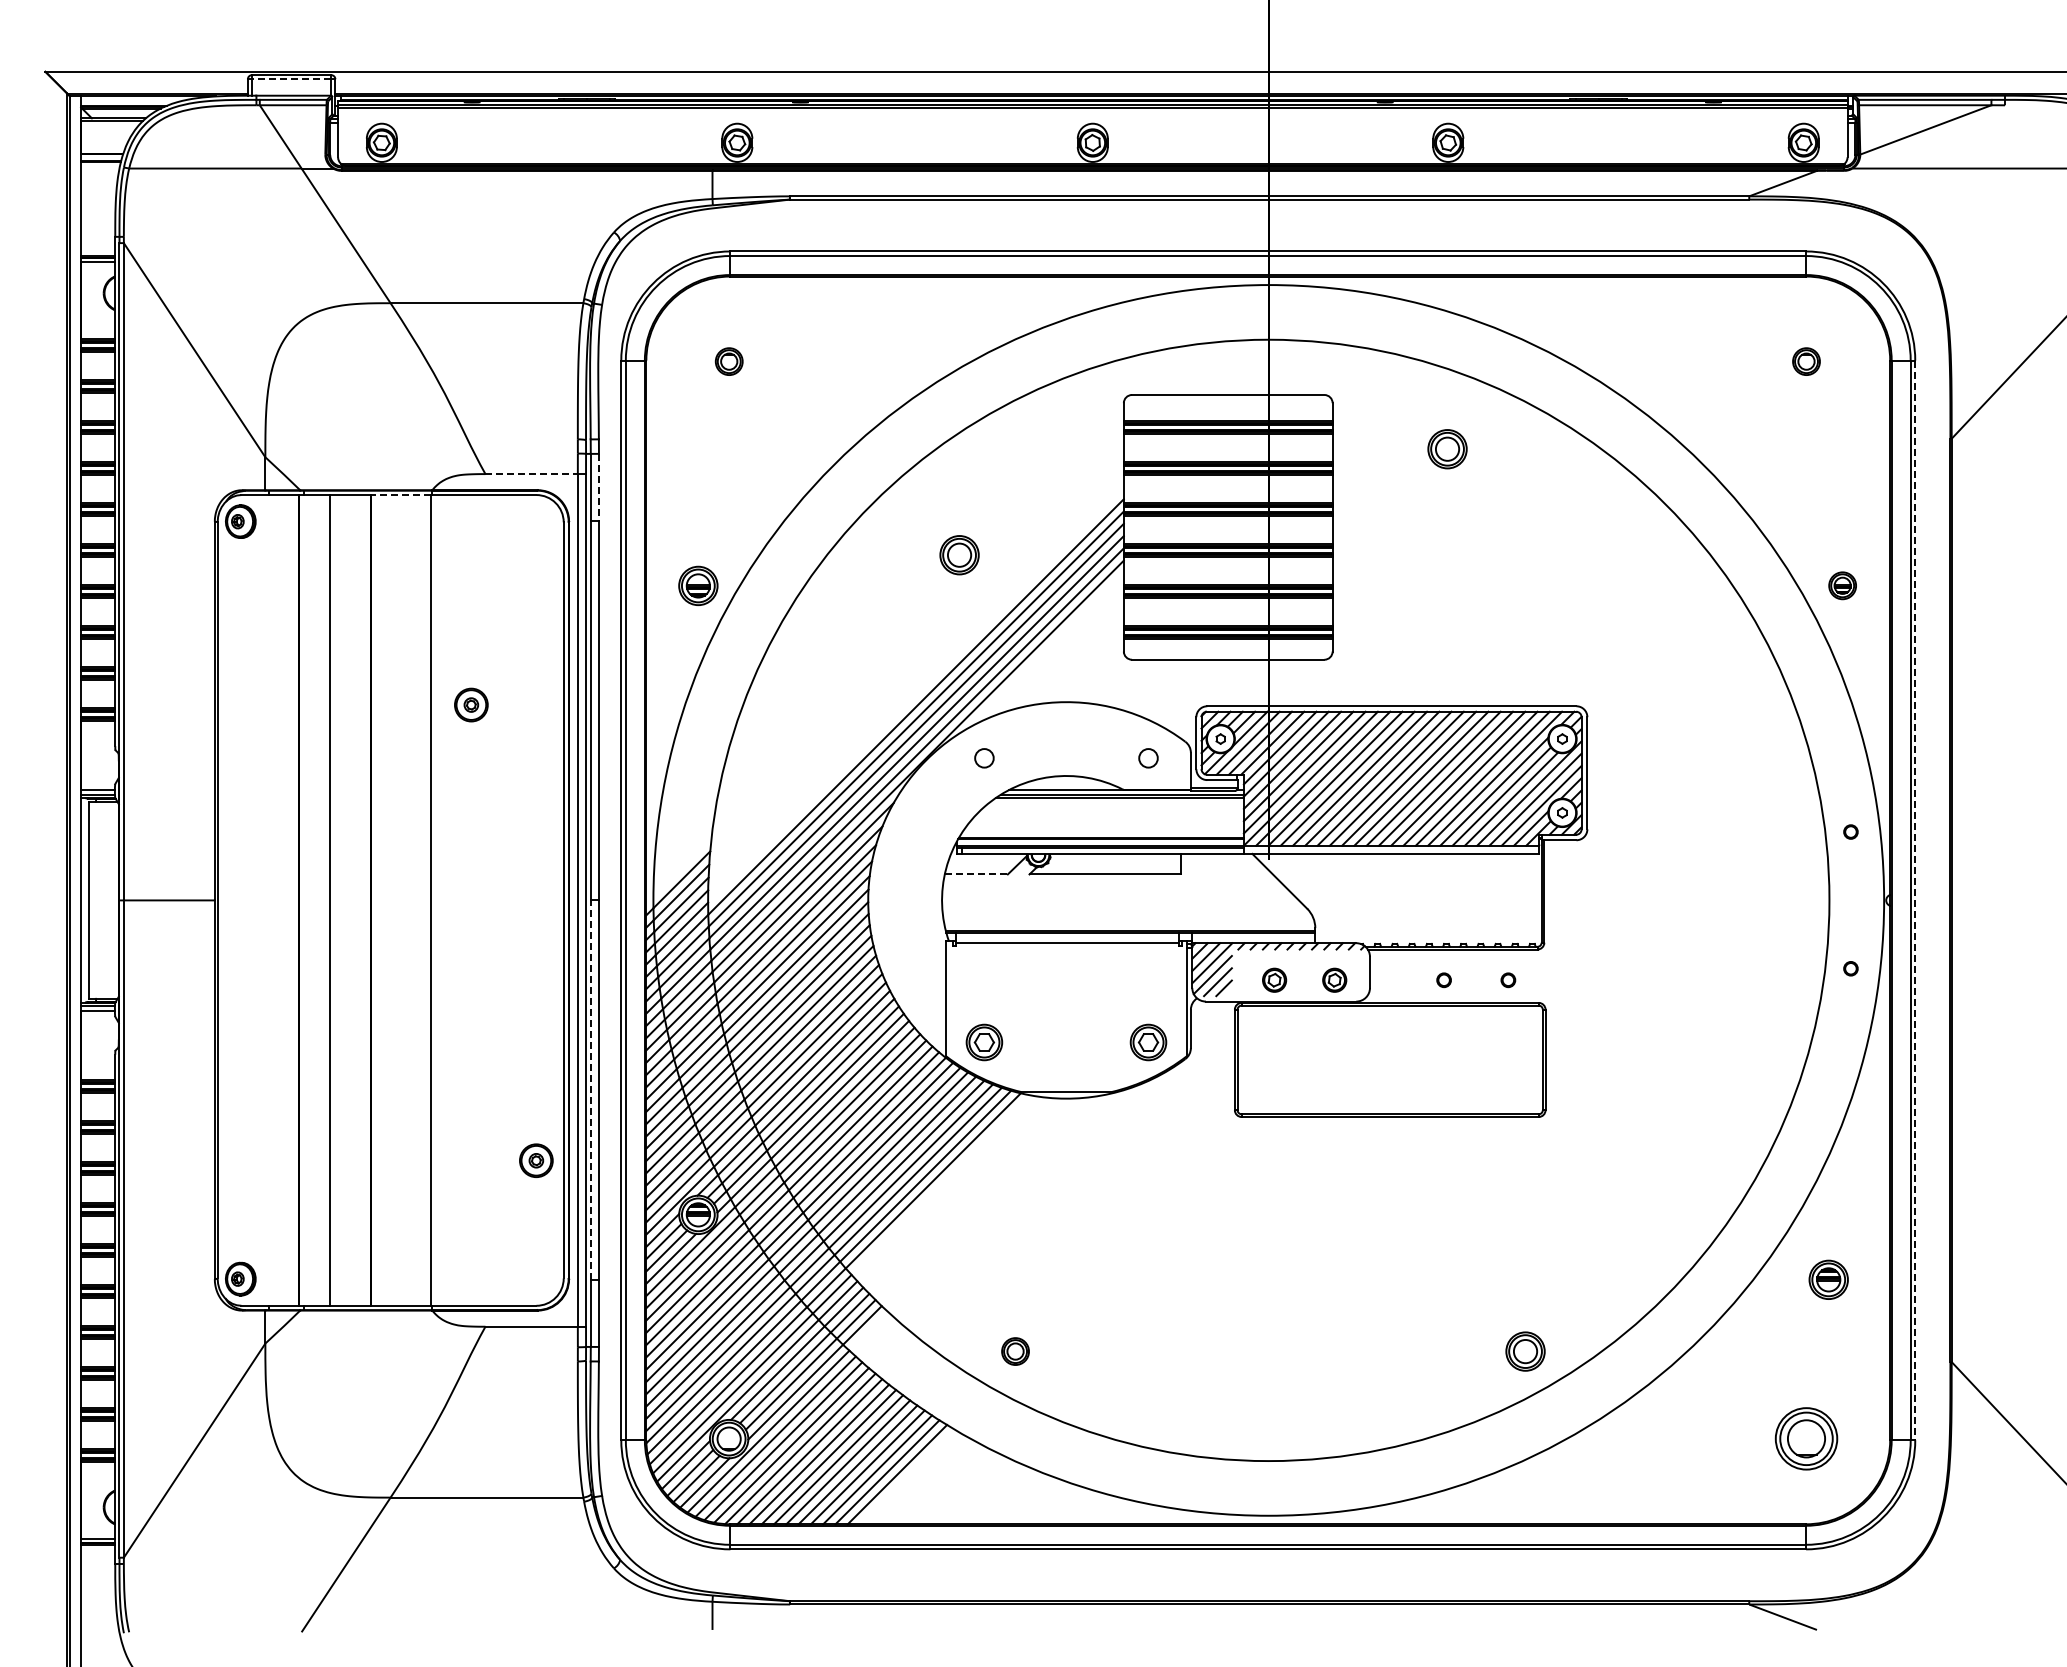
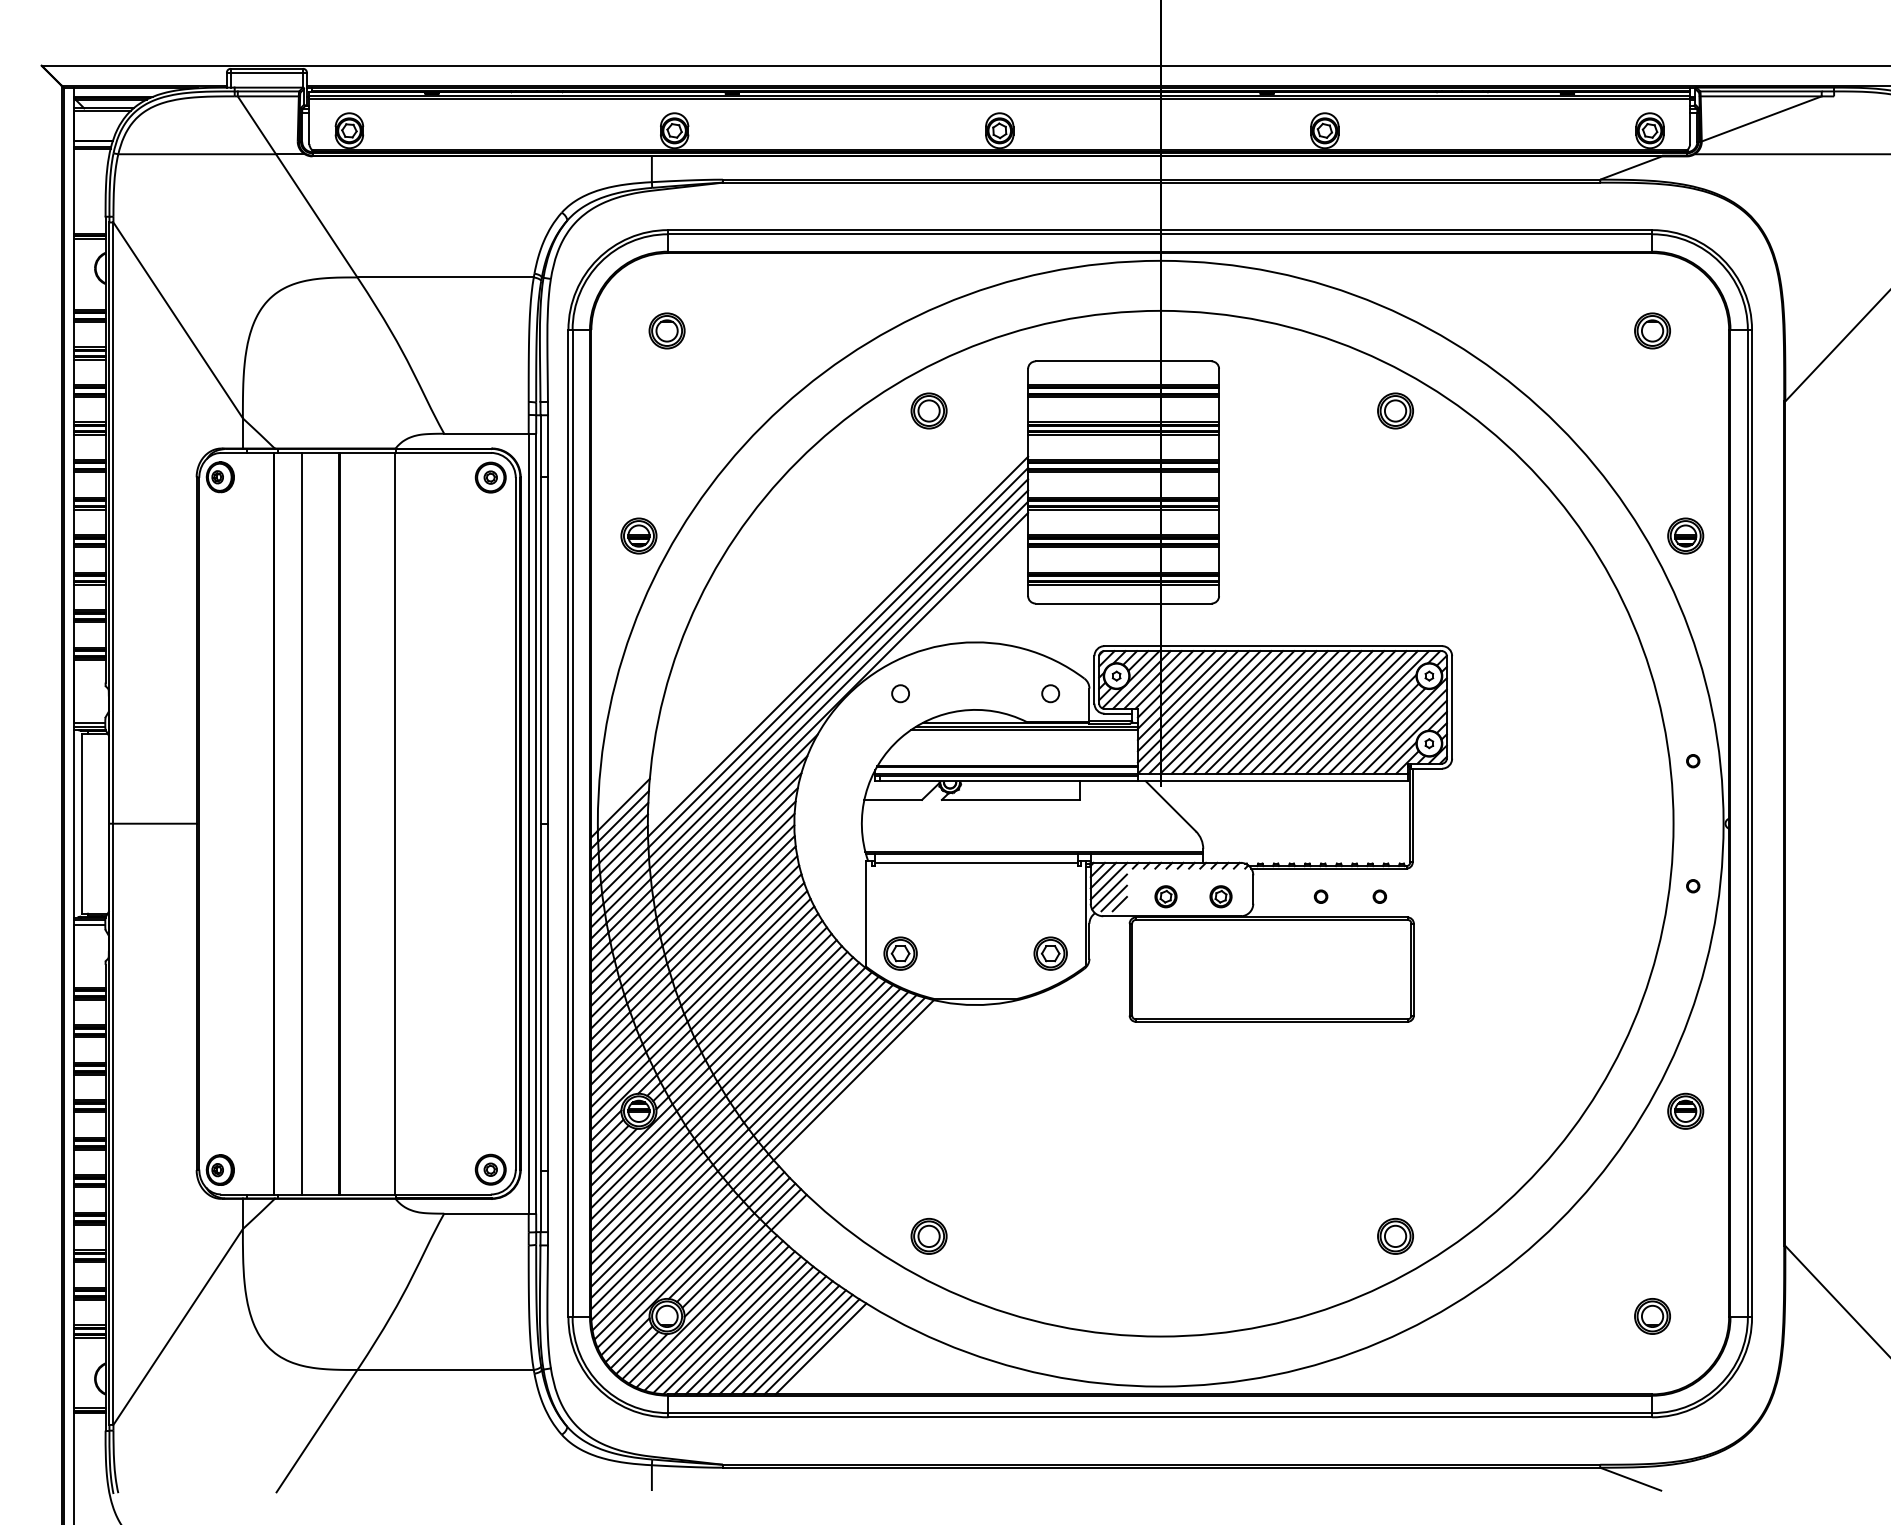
line: (291, 79) -> (266, 72), dashed -> solid
part: (729, 361) -> (667, 330), size x1.43
part: (1806, 361) -> (1652, 330), size x1.43
part: (1447, 449) -> (1395, 411), moved
line: (532, 474) -> (487, 434), dashed -> solid
line: (598, 487) -> (547, 446), dashed -> solid
line: (400, 495) -> (366, 453), dashed -> solid
part: (959, 555) -> (929, 411), moved
part: (1842, 585) -> (1685, 535), size x1.43
part: (471, 704) -> (490, 477), moved
line: (976, 874) -> (893, 800), dashed -> solid
line: (1915, 900) -> (1752, 823), dashed -> solid
line: (590, 1090) -> (540, 997), dashed -> solid
part: (536, 1160) -> (490, 1169), moved
part: (1828, 1279) -> (1685, 1111), moved
part: (1015, 1351) -> (929, 1236), size x1.43
part: (1806, 1439) -> (1652, 1316), size x0.62

